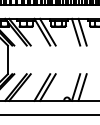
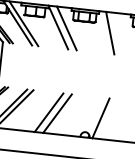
line: (82, 31) -> (120, 33), removed
line: (82, 87) -> (110, 119), removed

